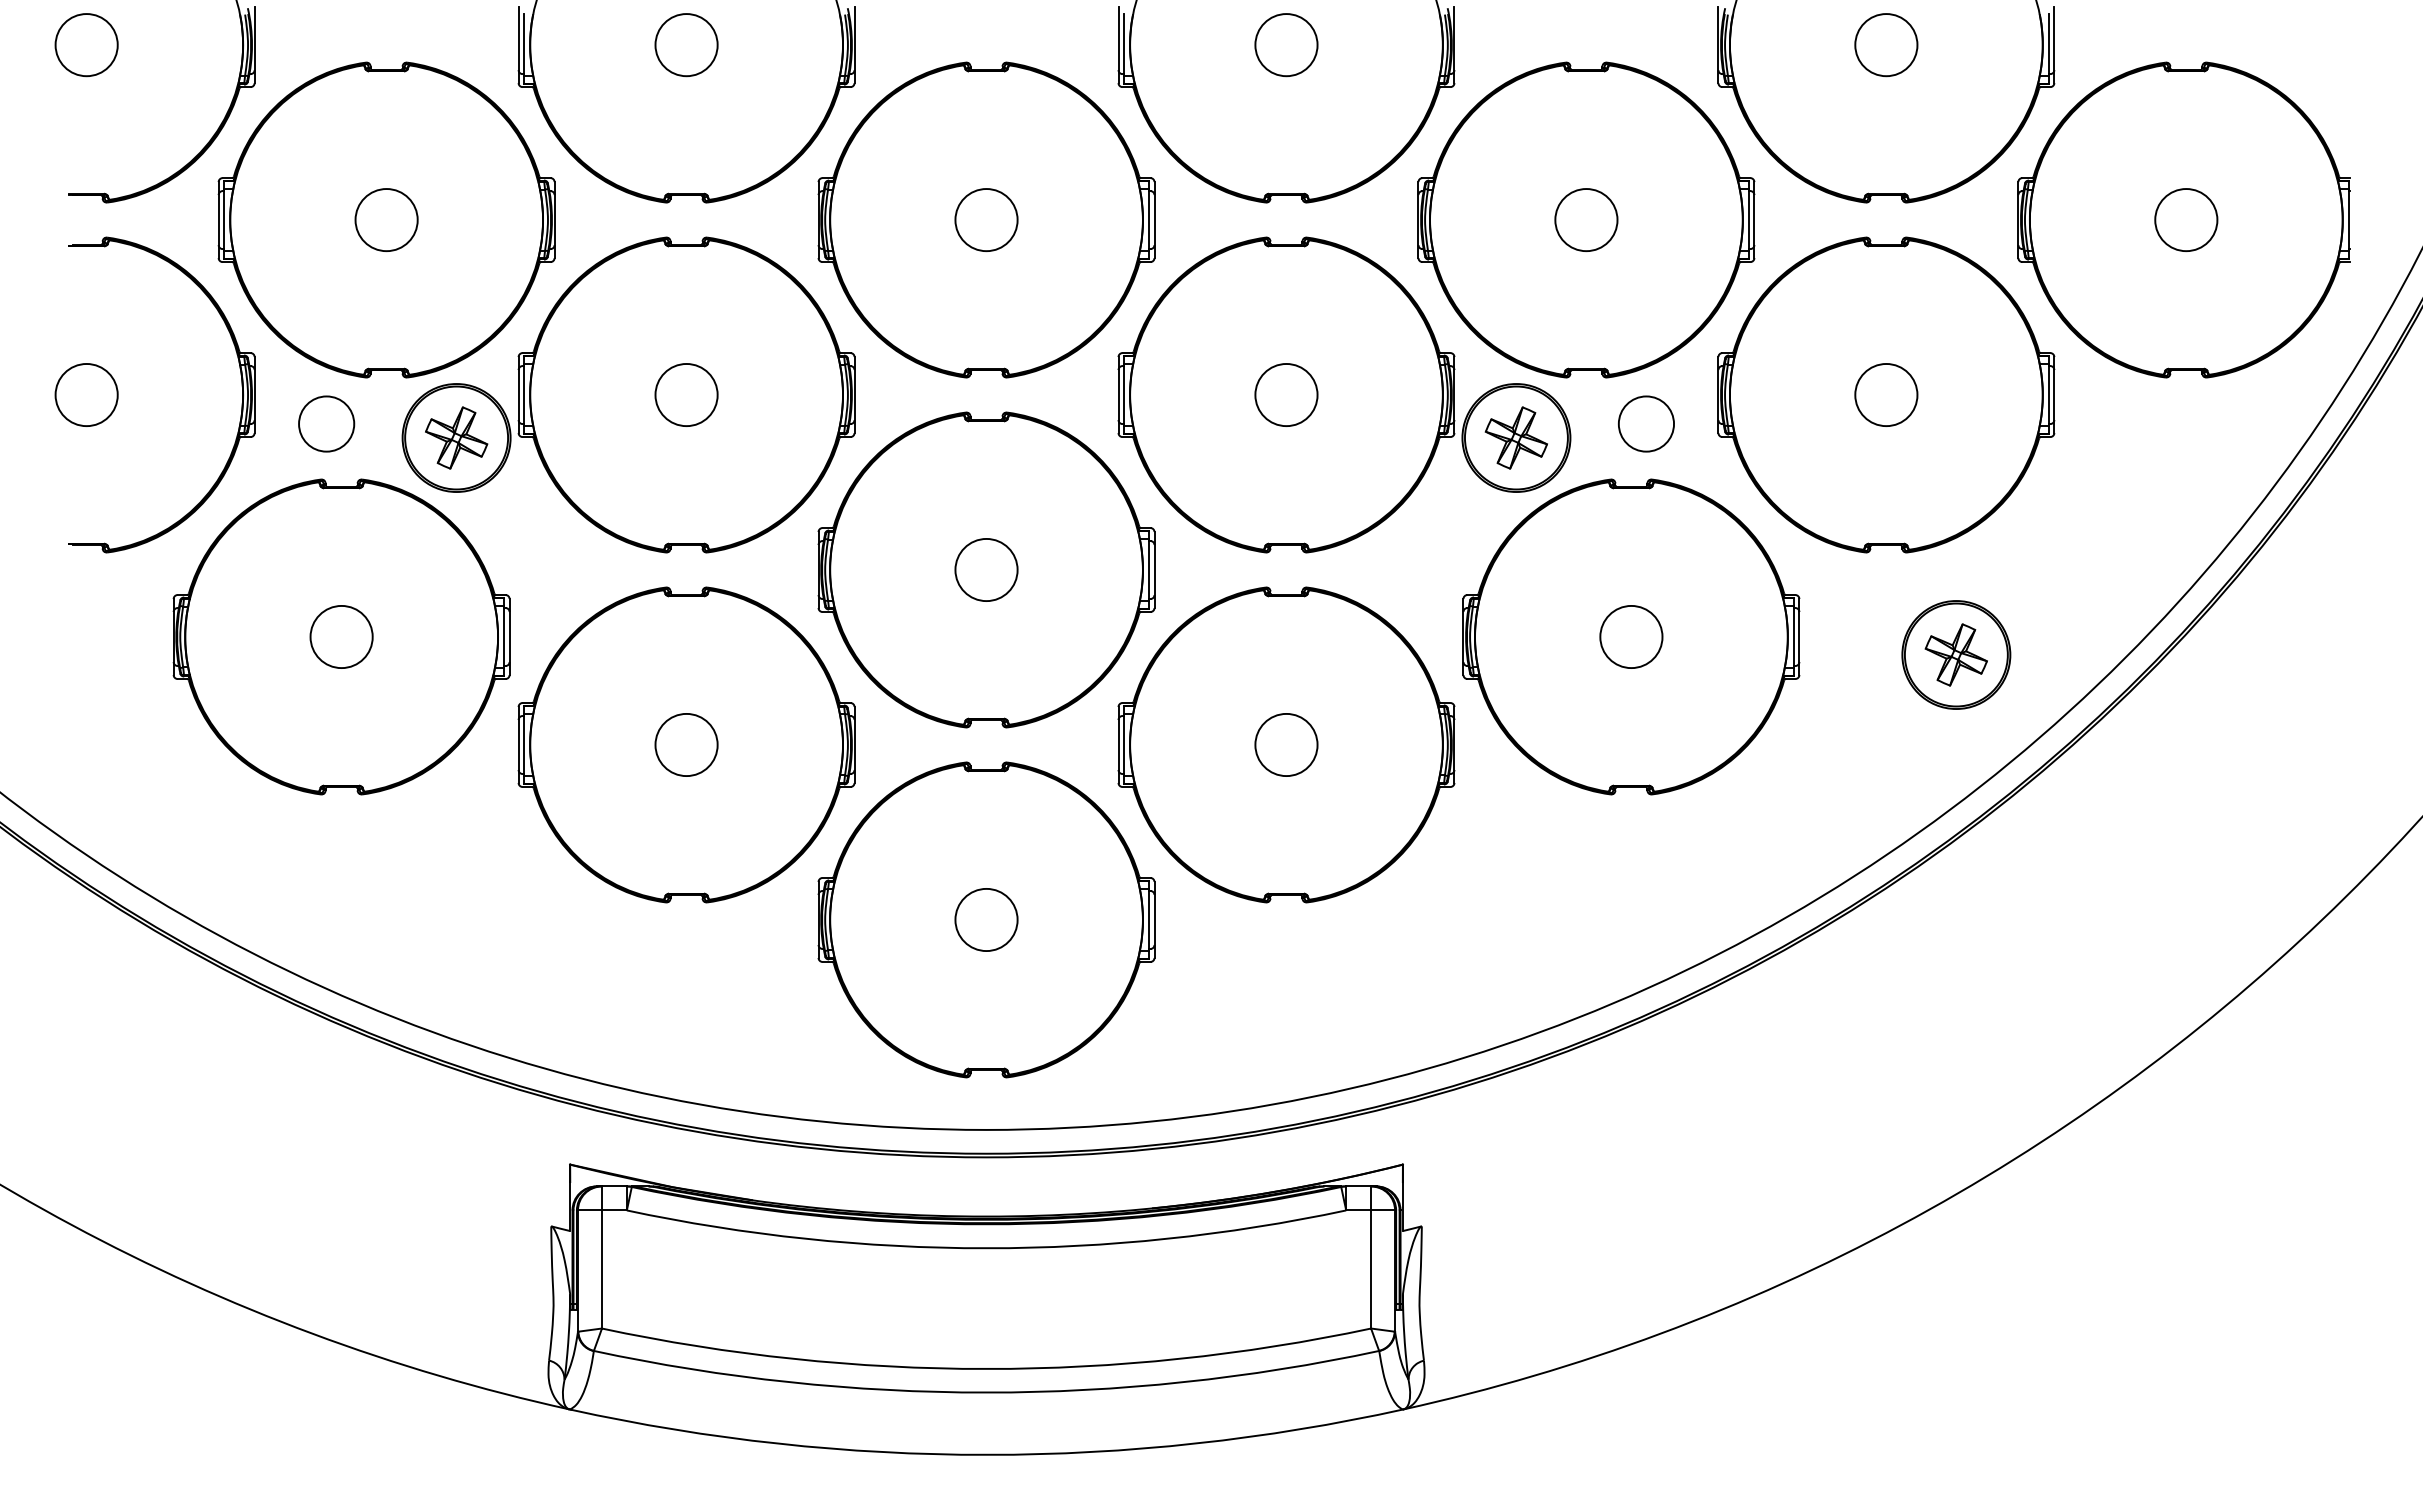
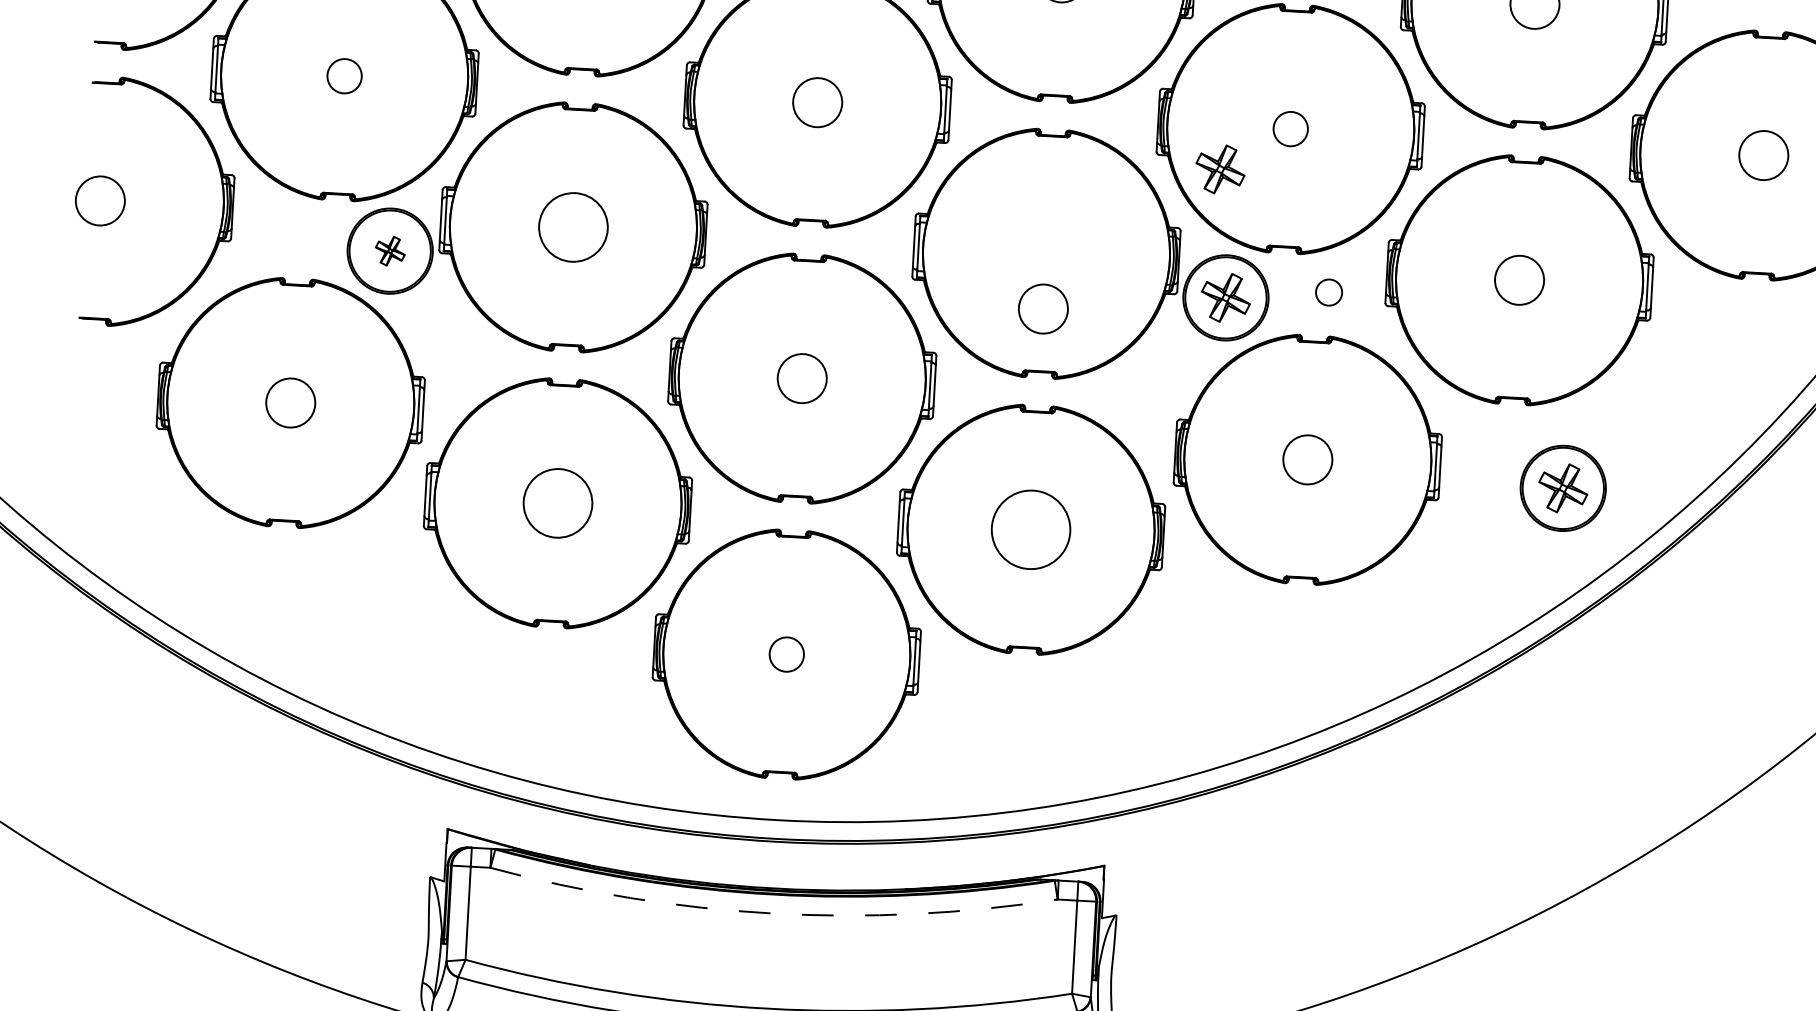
circle: (386, 220) -> (344, 76), size x0.7
circle: (1586, 220) -> (1290, 129), size x0.7
part: (1499, 275) -> (1219, 168), added
circle: (686, 394) -> (573, 226), size x1.4
circle: (1286, 394) -> (1043, 308), moved
circle: (326, 423) -> (288, 233), removed
circle: (1646, 423) -> (1329, 292), size x0.6
part: (456, 437) -> (390, 250), size x0.6
circle: (686, 744) -> (557, 502), size x1.4
circle: (1286, 744) -> (1031, 529), size x1.6
circle: (986, 919) -> (786, 654), size x0.7
arc: (986, 1248) -> (772, 913), solid -> dashed

